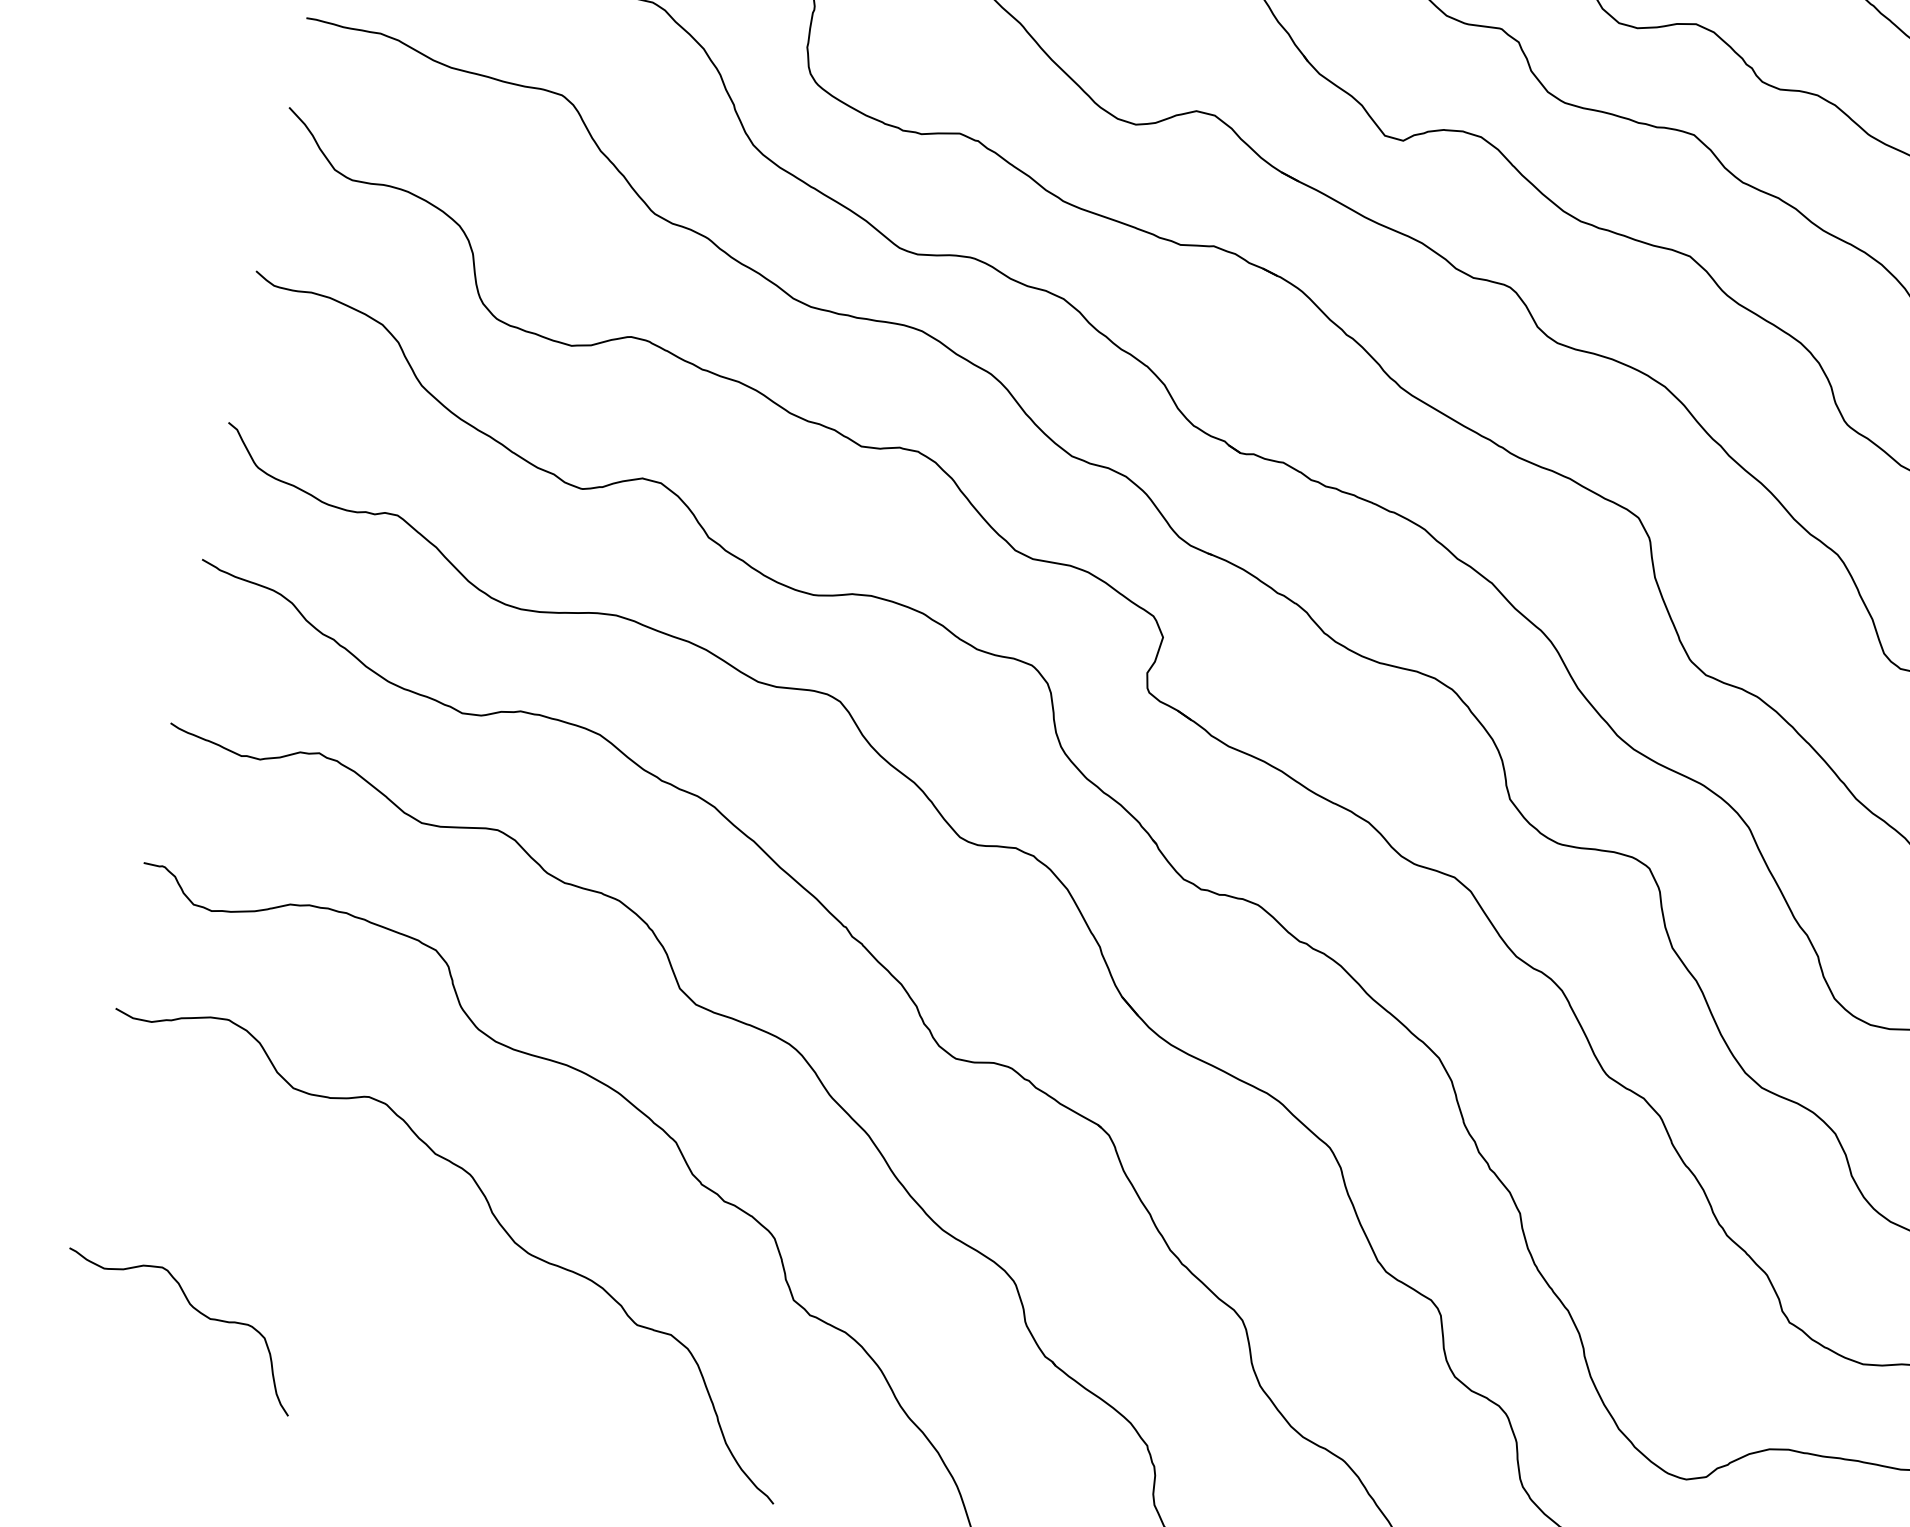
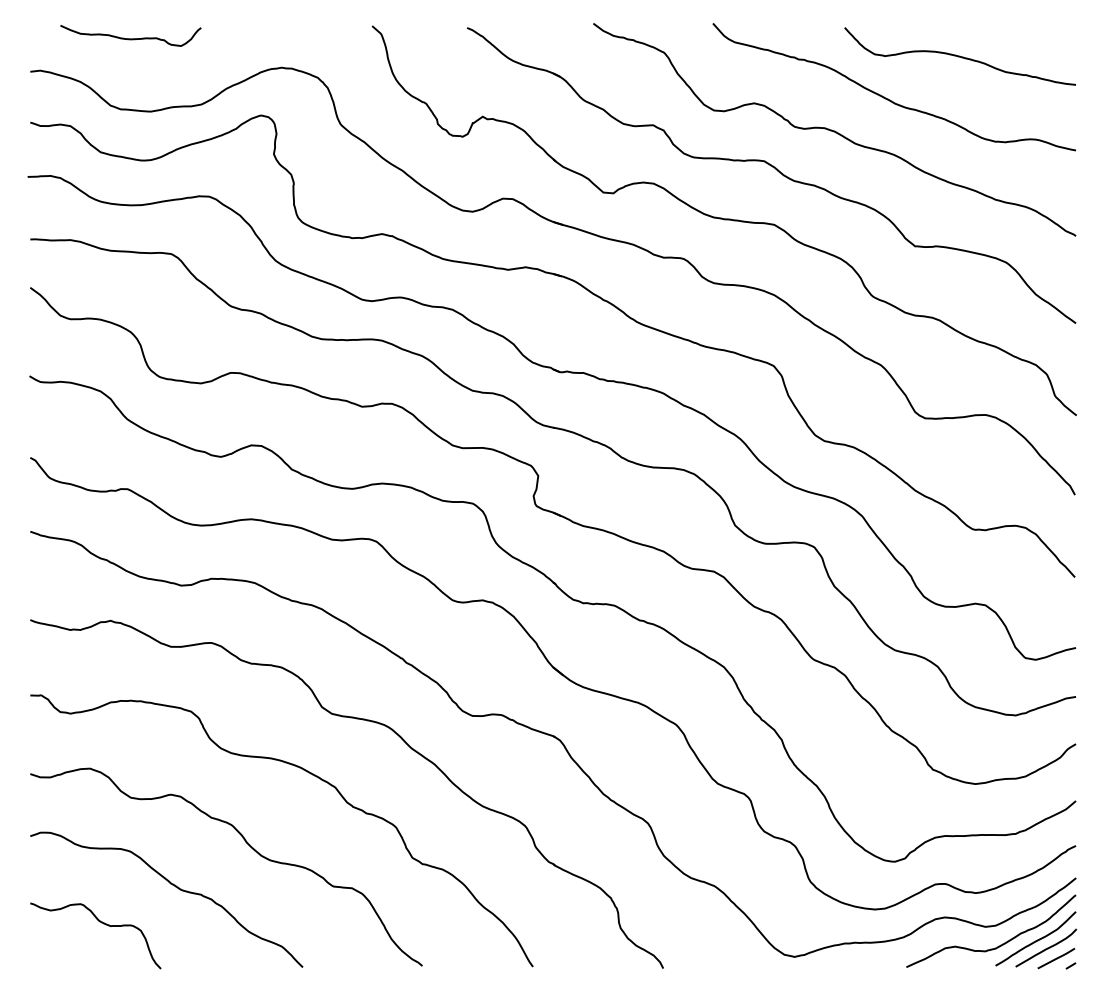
curve: (344, 1270) -> (175, 887), added

